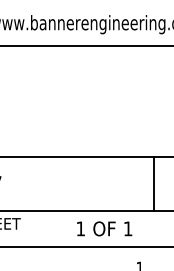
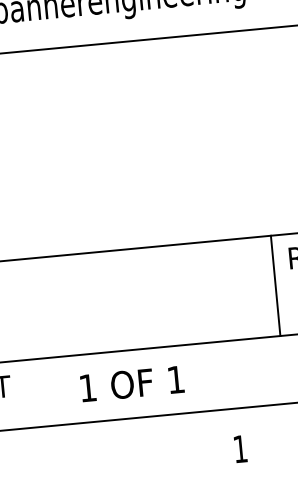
line: (153, 183) -> (274, 285), moved
text: (104, 228) -> (131, 383), moved

